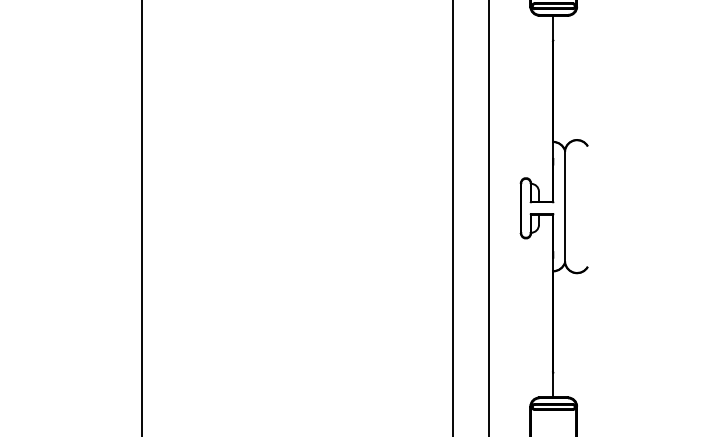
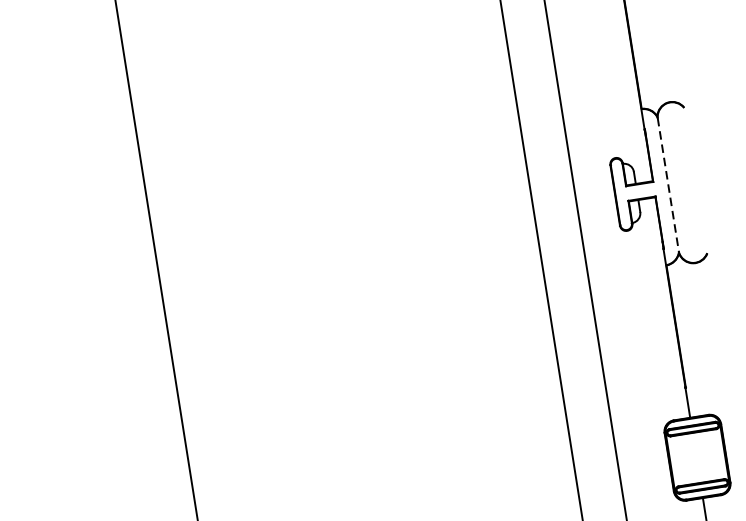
line: (565, 207) -> (668, 185), solid -> dashed

